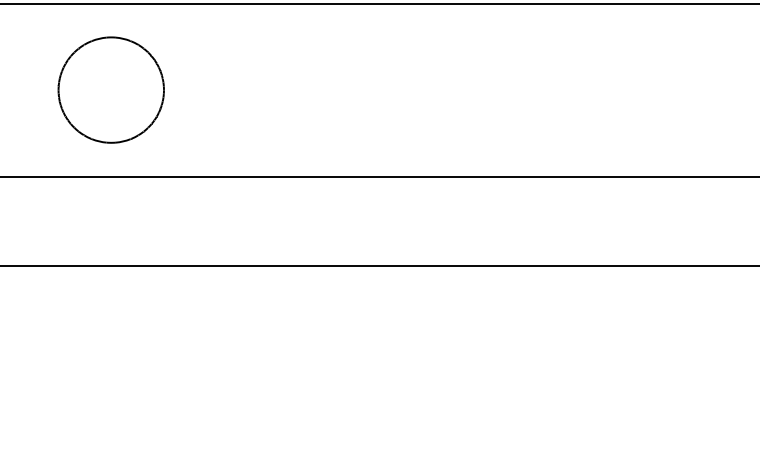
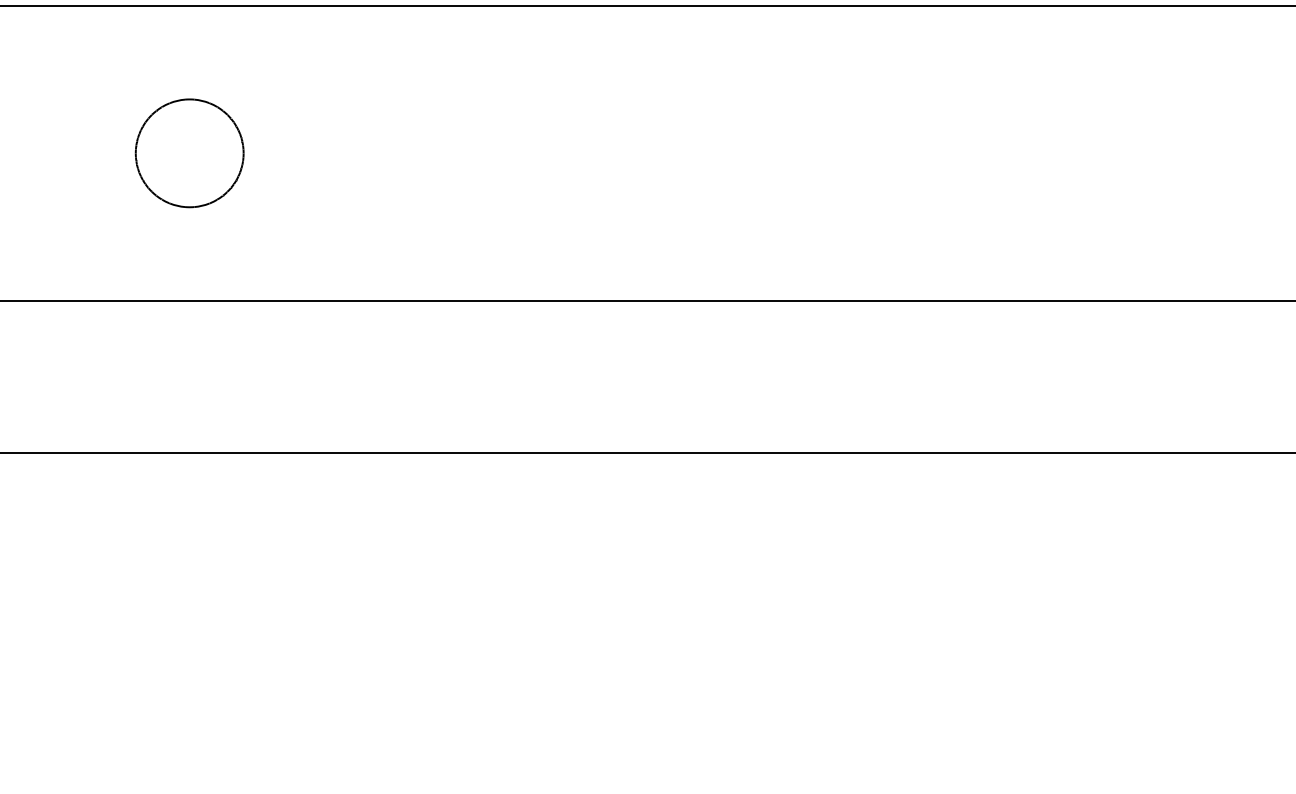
part: (110, 89) -> (188, 152), size x0.6

